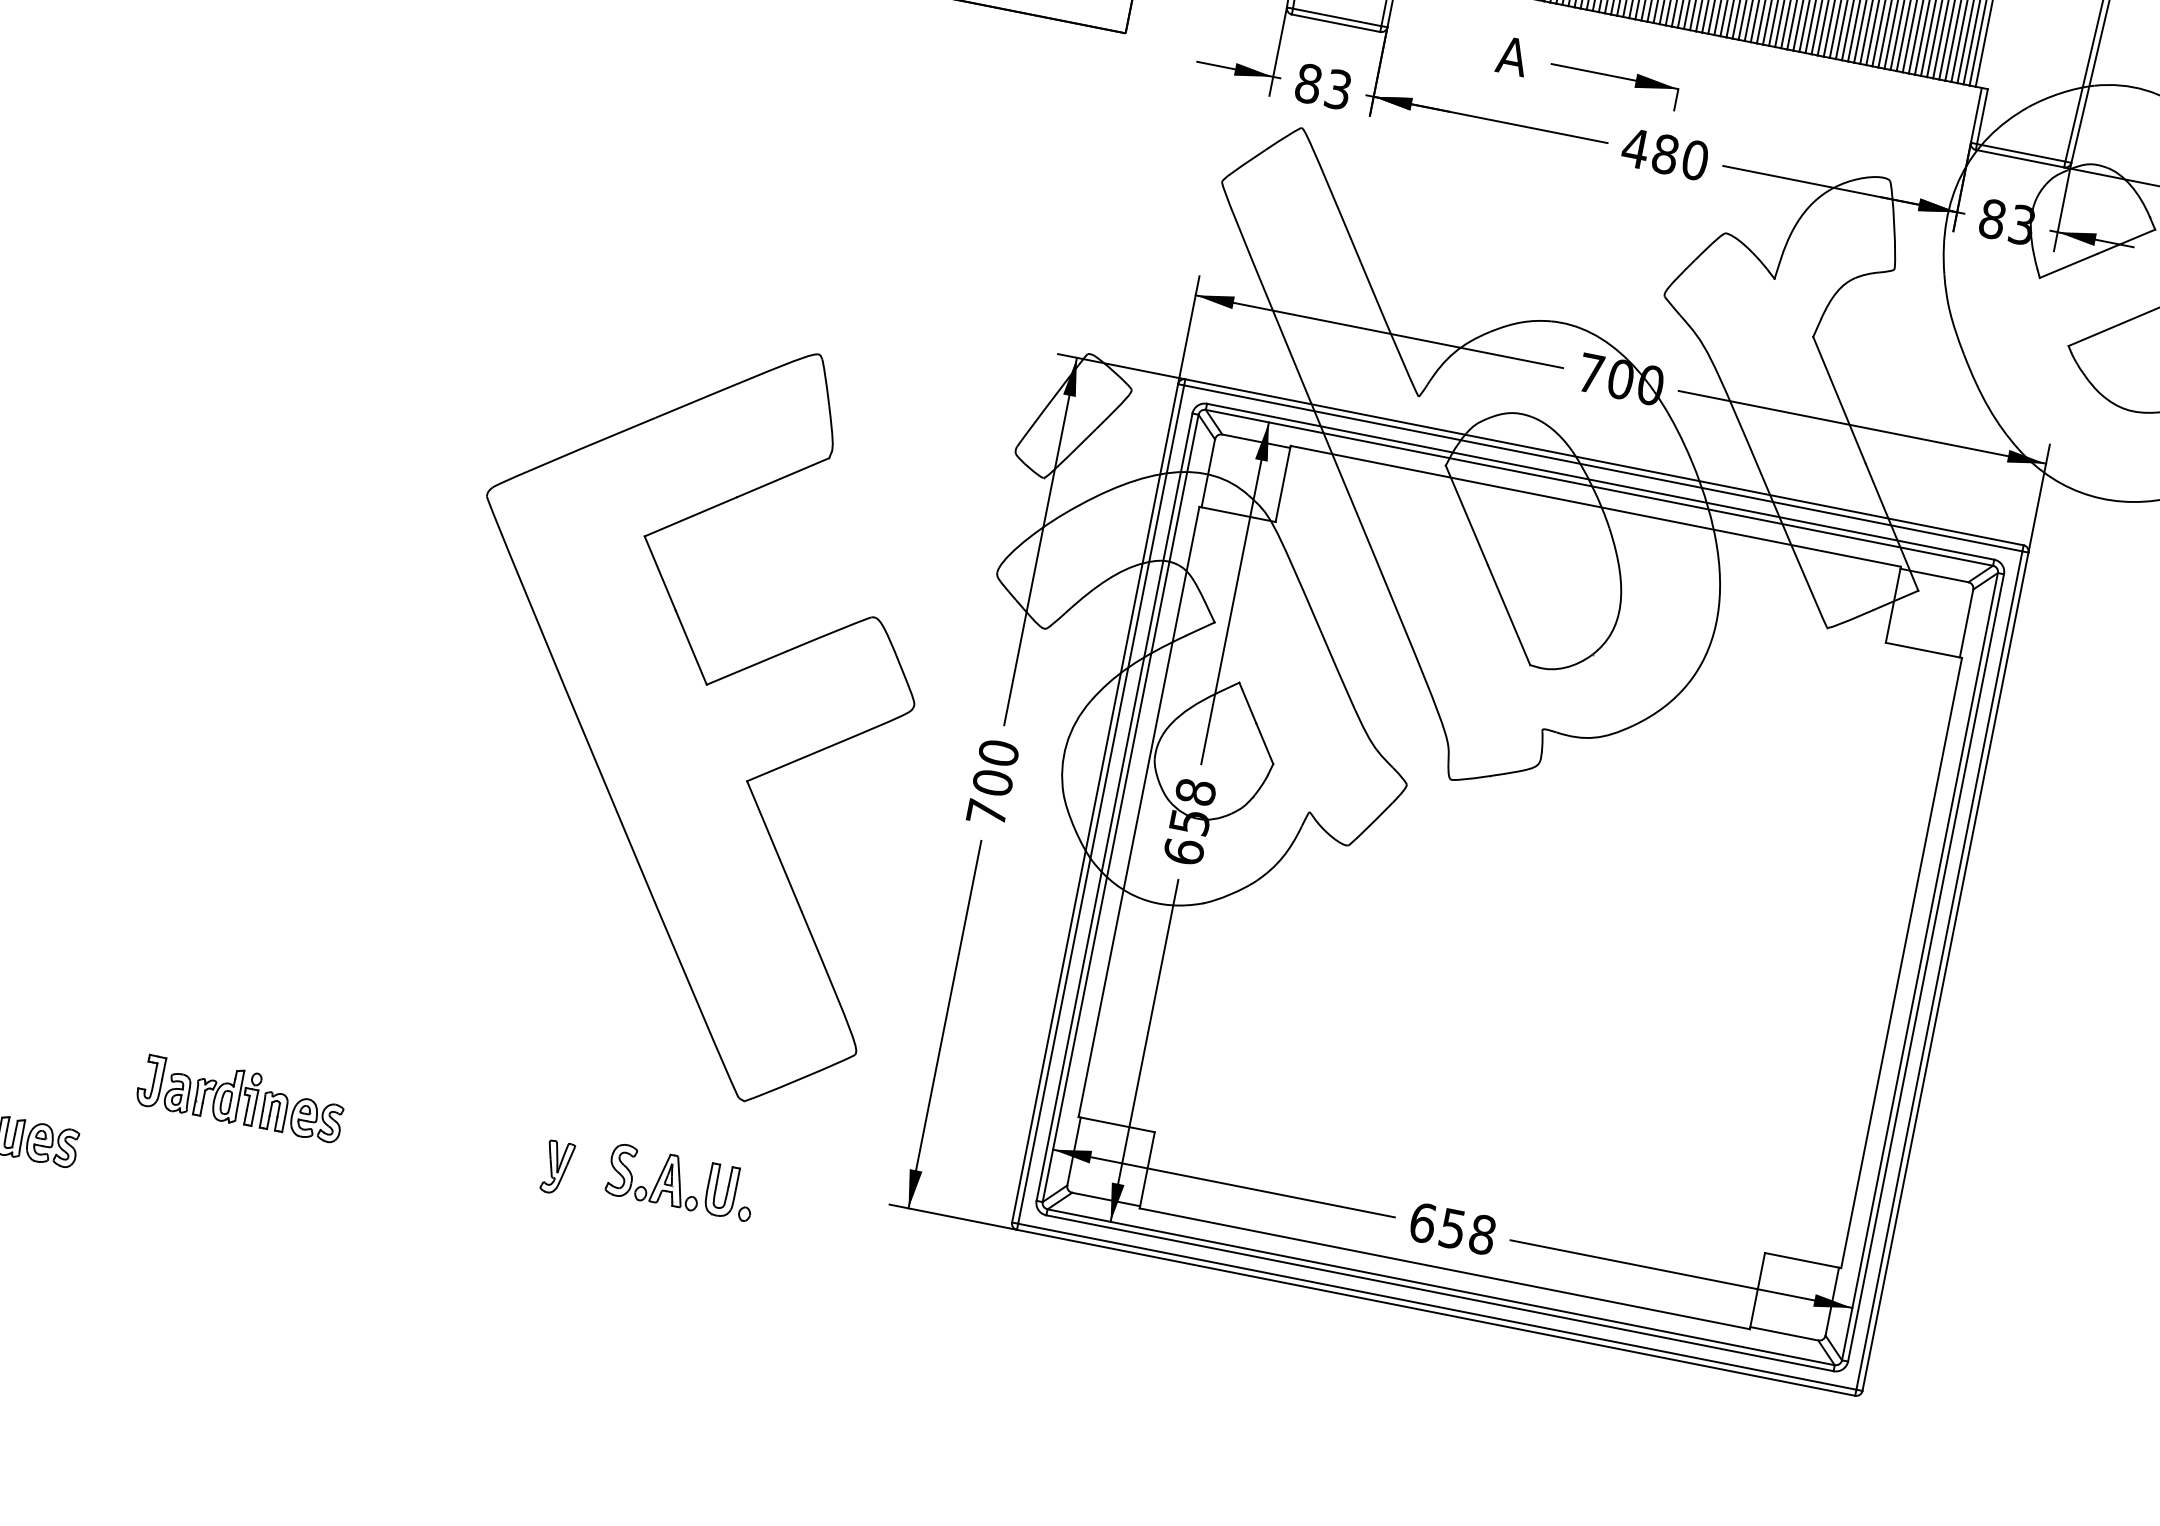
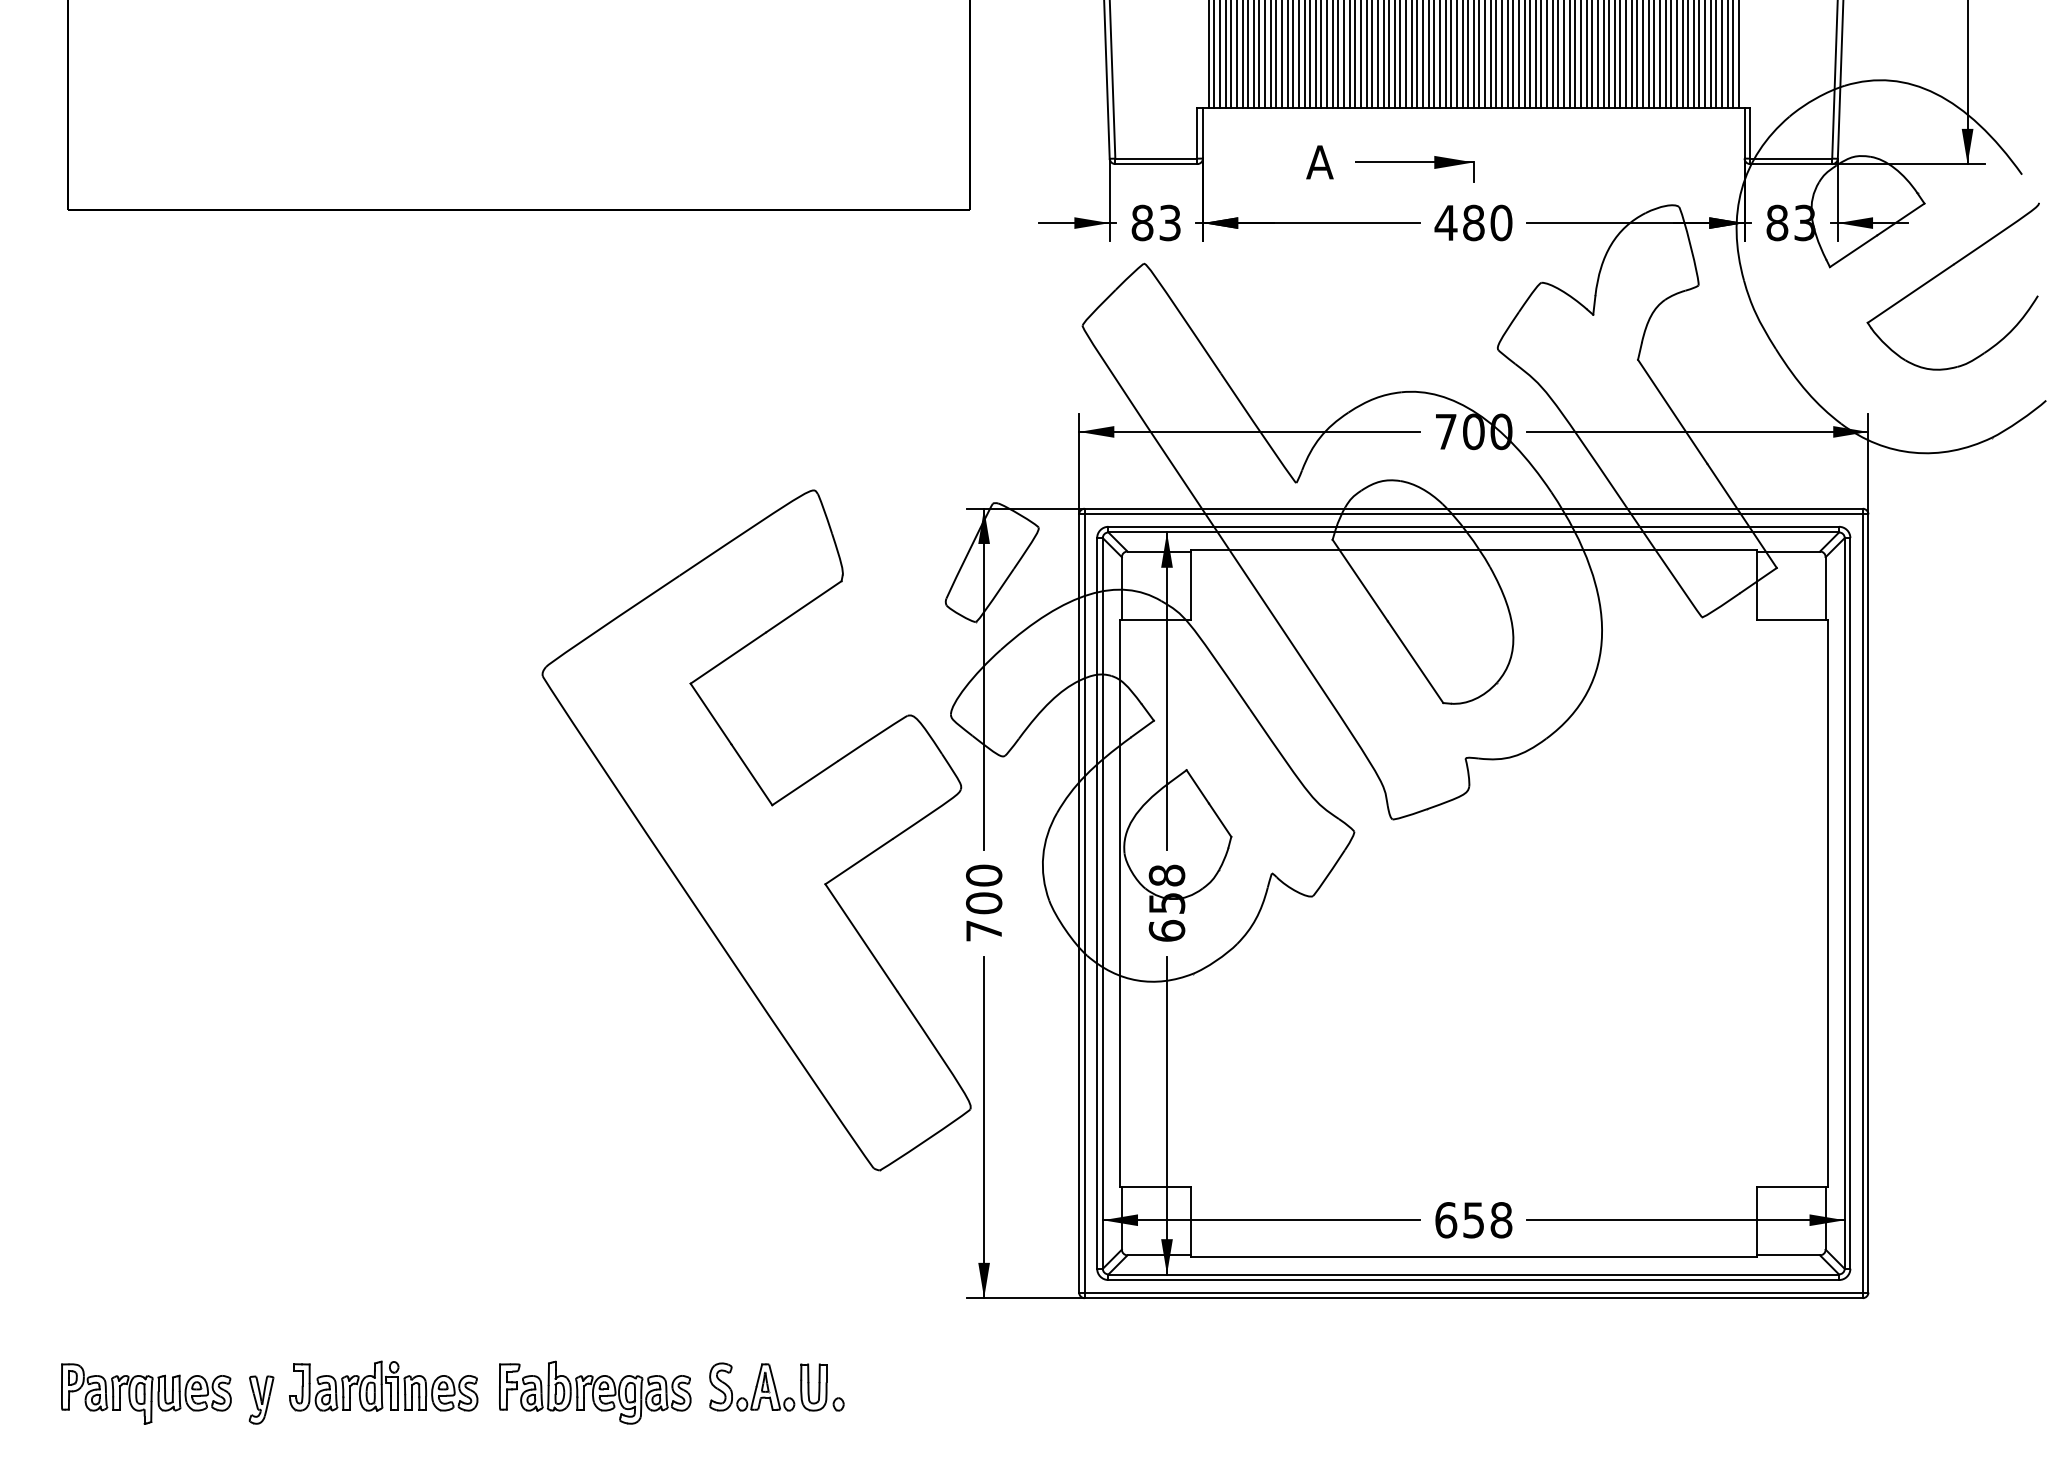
part: (684, 708) -> (756, 830), moved
part: (241, 1096) -> (383, 1385), moved
part: (557, 1167) -> (261, 1399), moved
part: (681, 1181) -> (776, 1386), moved
part: (469, 1227) -> (595, 1392), added

